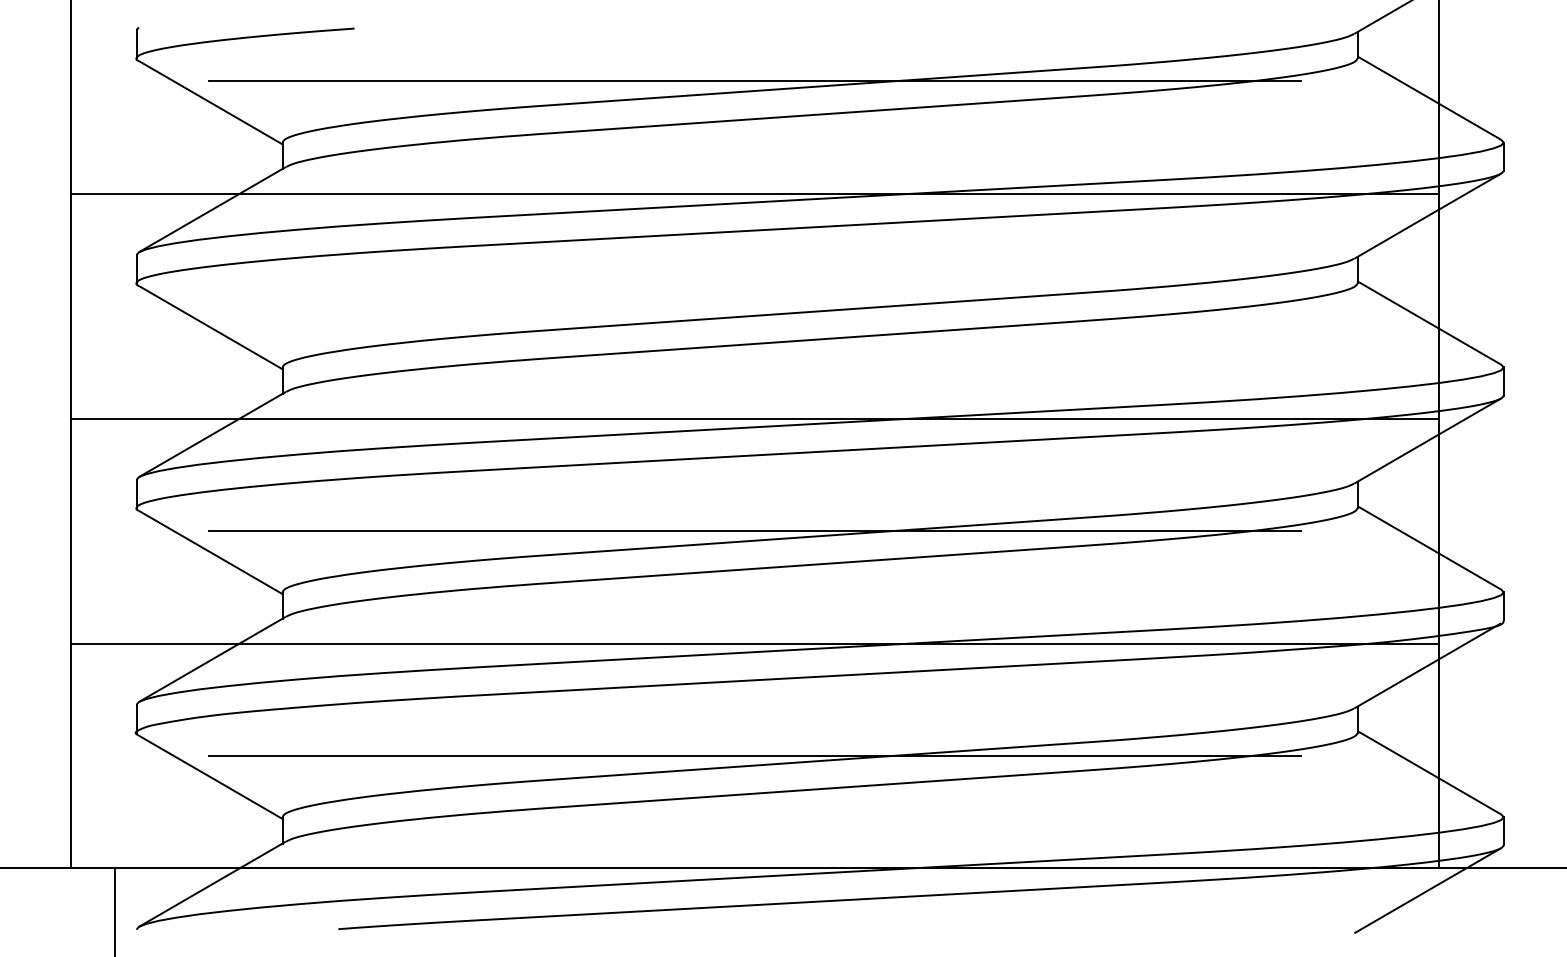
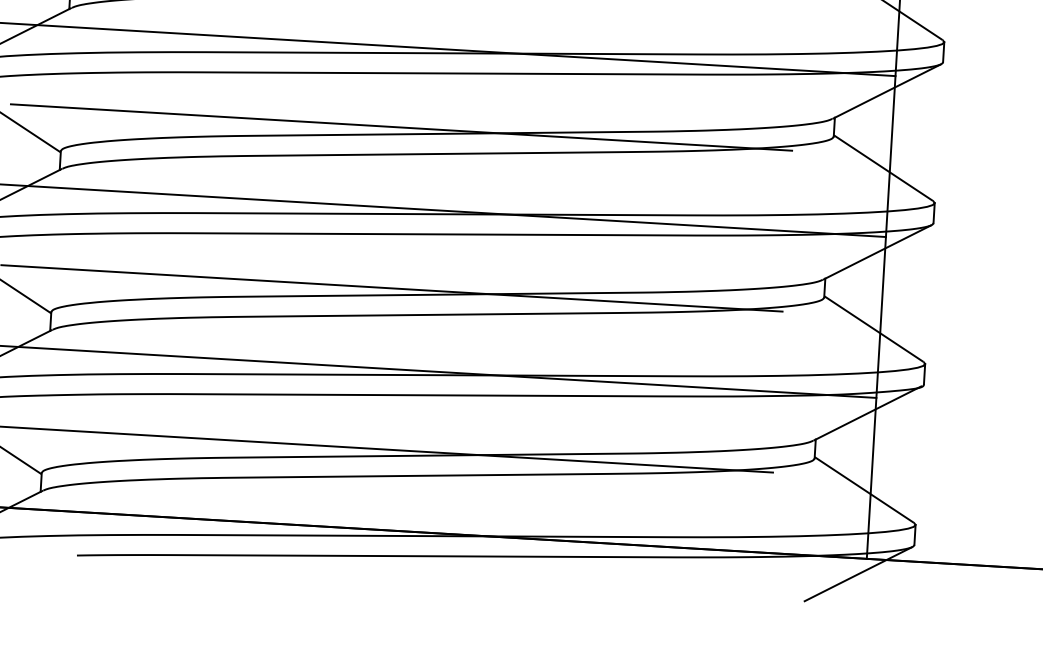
line: (754, 306) -> (401, 127), added

